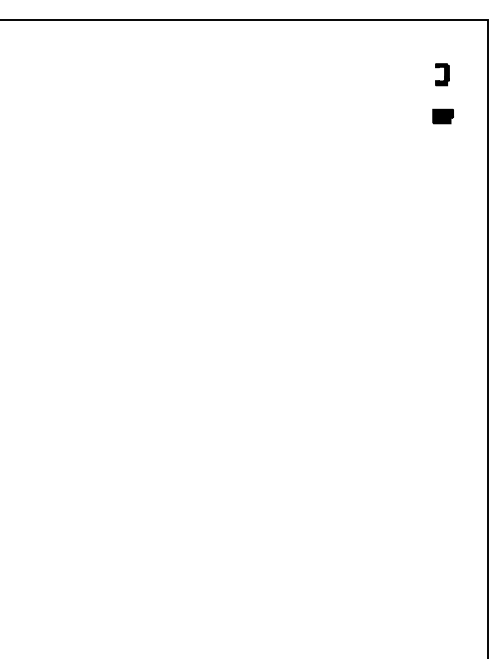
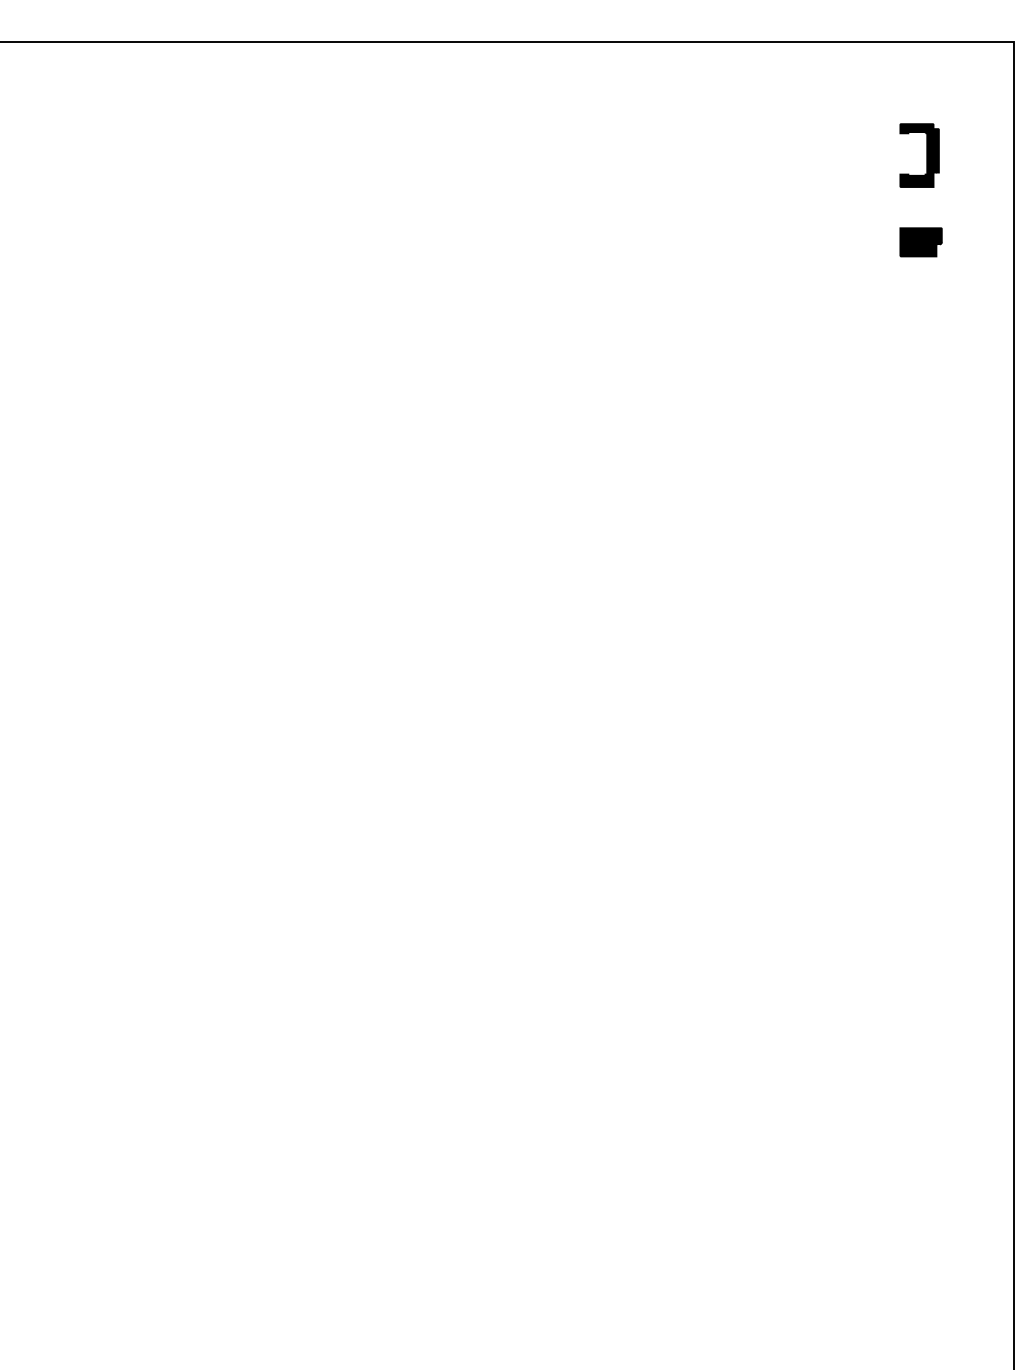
part: (442, 74) -> (919, 154), size x1.43

